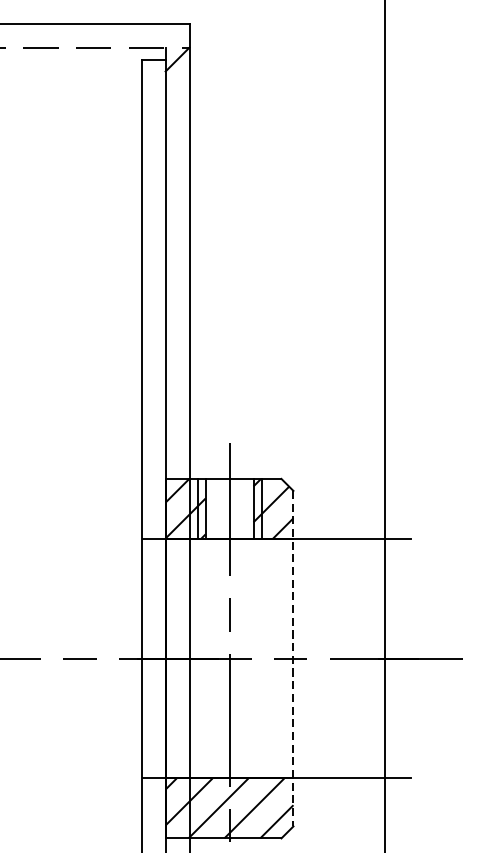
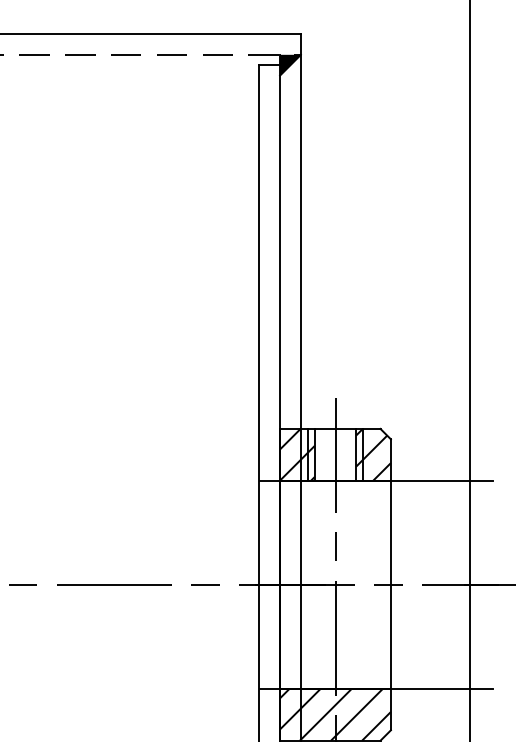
fill: (177, 58) -> (290, 64), added
line: (292, 659) -> (390, 585), dashed -> solid

